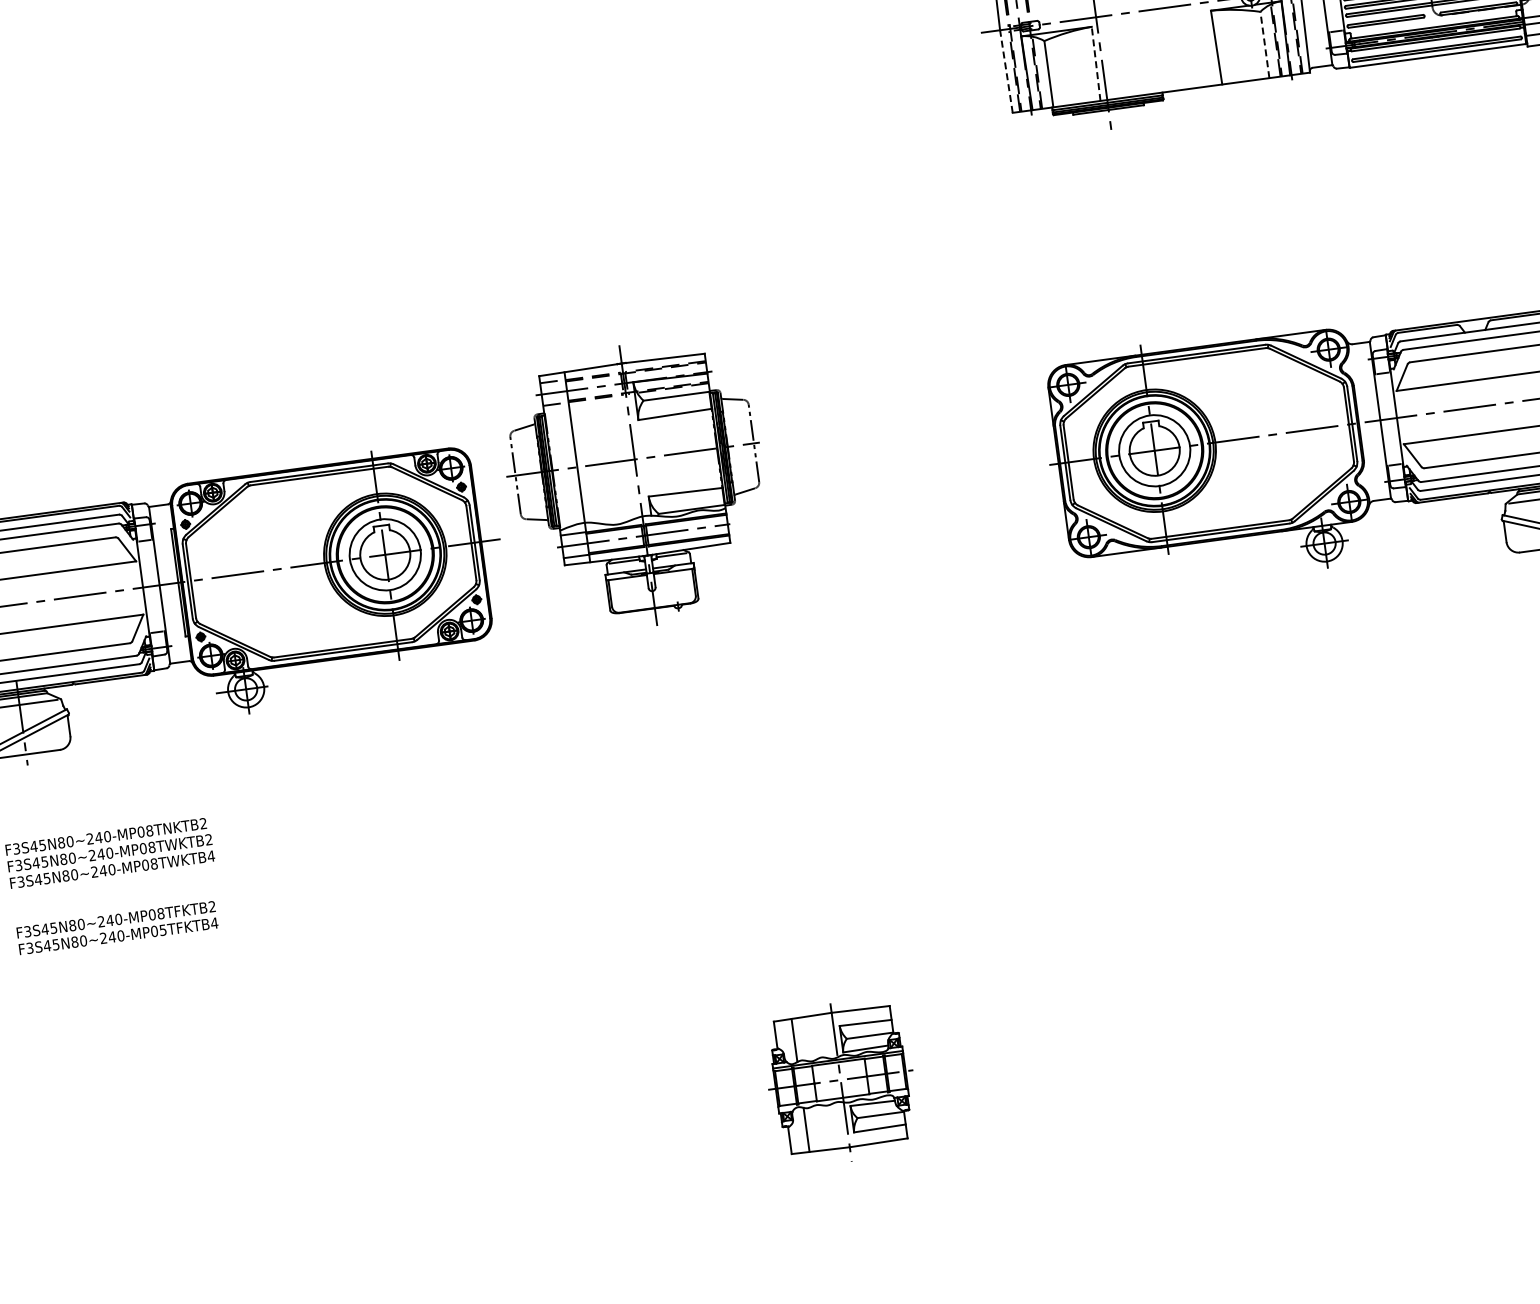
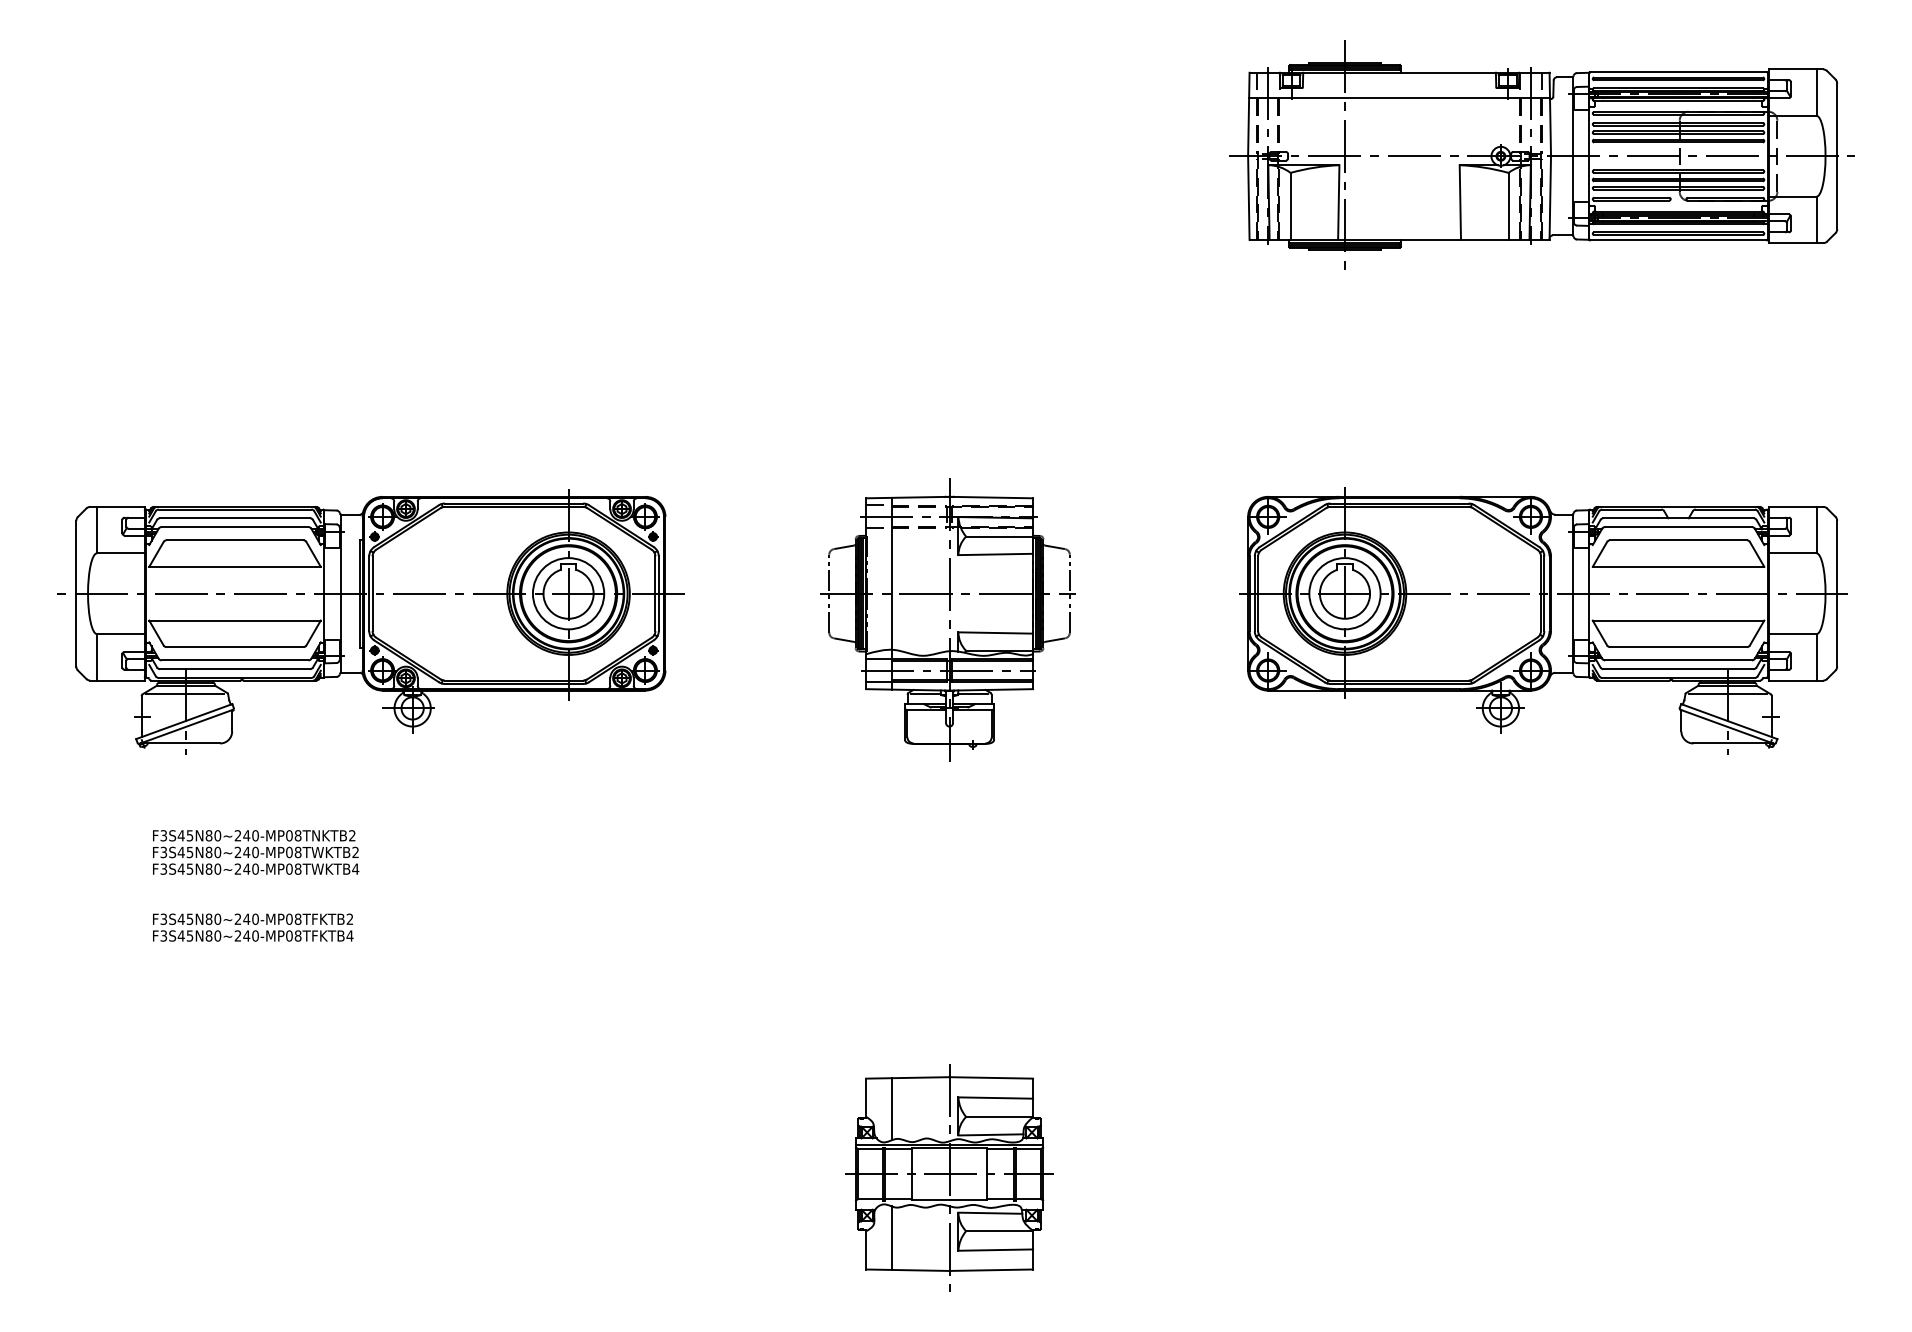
line: (1264, 44) -> (1508, 205), dashed -> solid
line: (1095, 63) -> (1338, 202), dashed -> solid
line: (1006, 72) -> (1248, 198), dashed -> solid
part: (636, 485) -> (947, 619), moved
text: (162, 929) -> (297, 935), F3S45N80~240-MP05TFKTB4 -> F3S45N80~240-MP08TFKTB4
part: (841, 1082) -> (949, 1177), size x1.43

